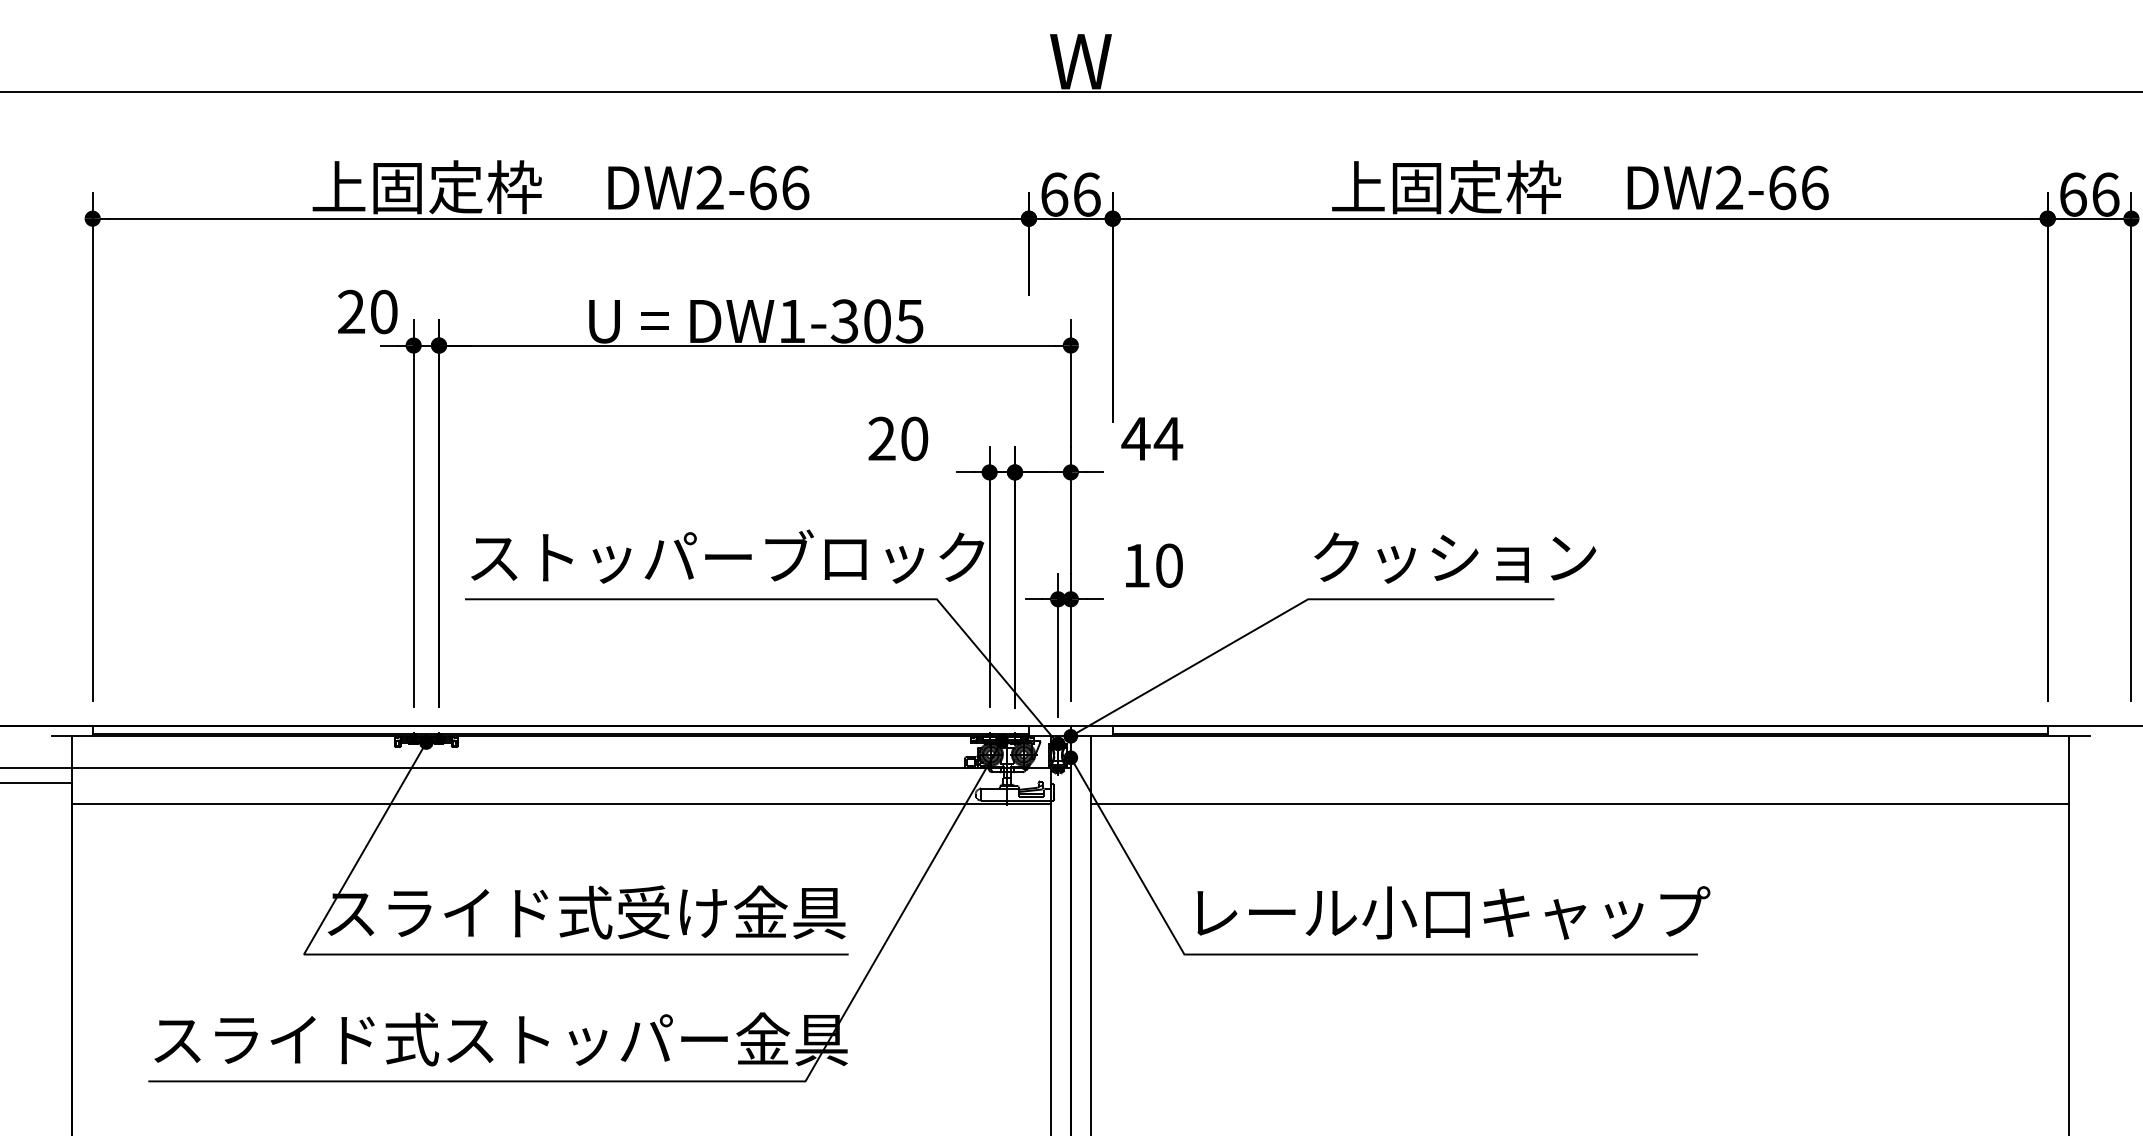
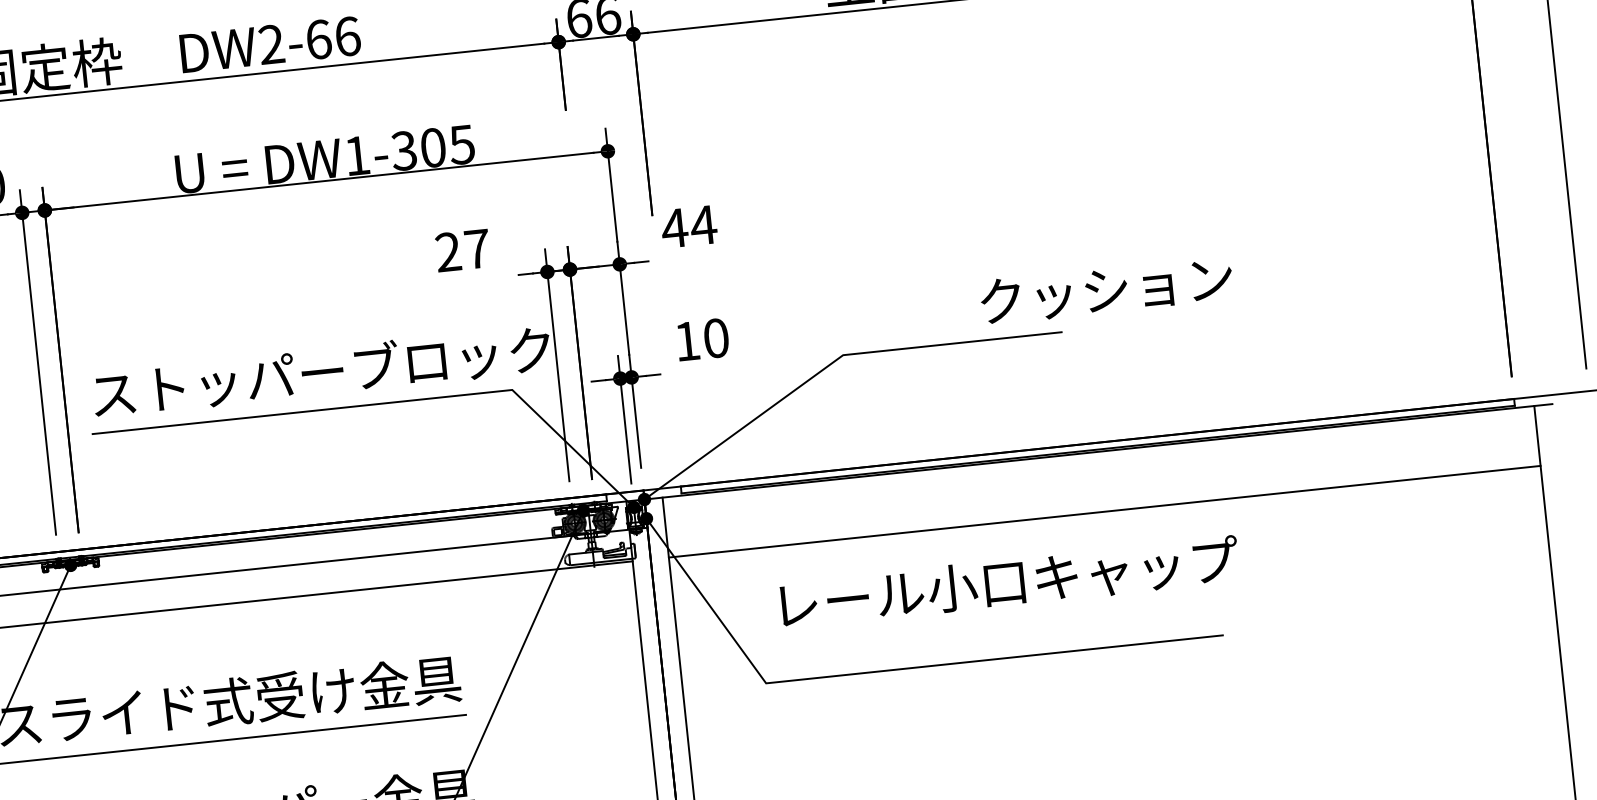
text: (914, 438) -> (477, 248), 20 -> 27
text: (1455, 557) -> (1106, 289), moved
text: (1453, 912) -> (1009, 582), moved

